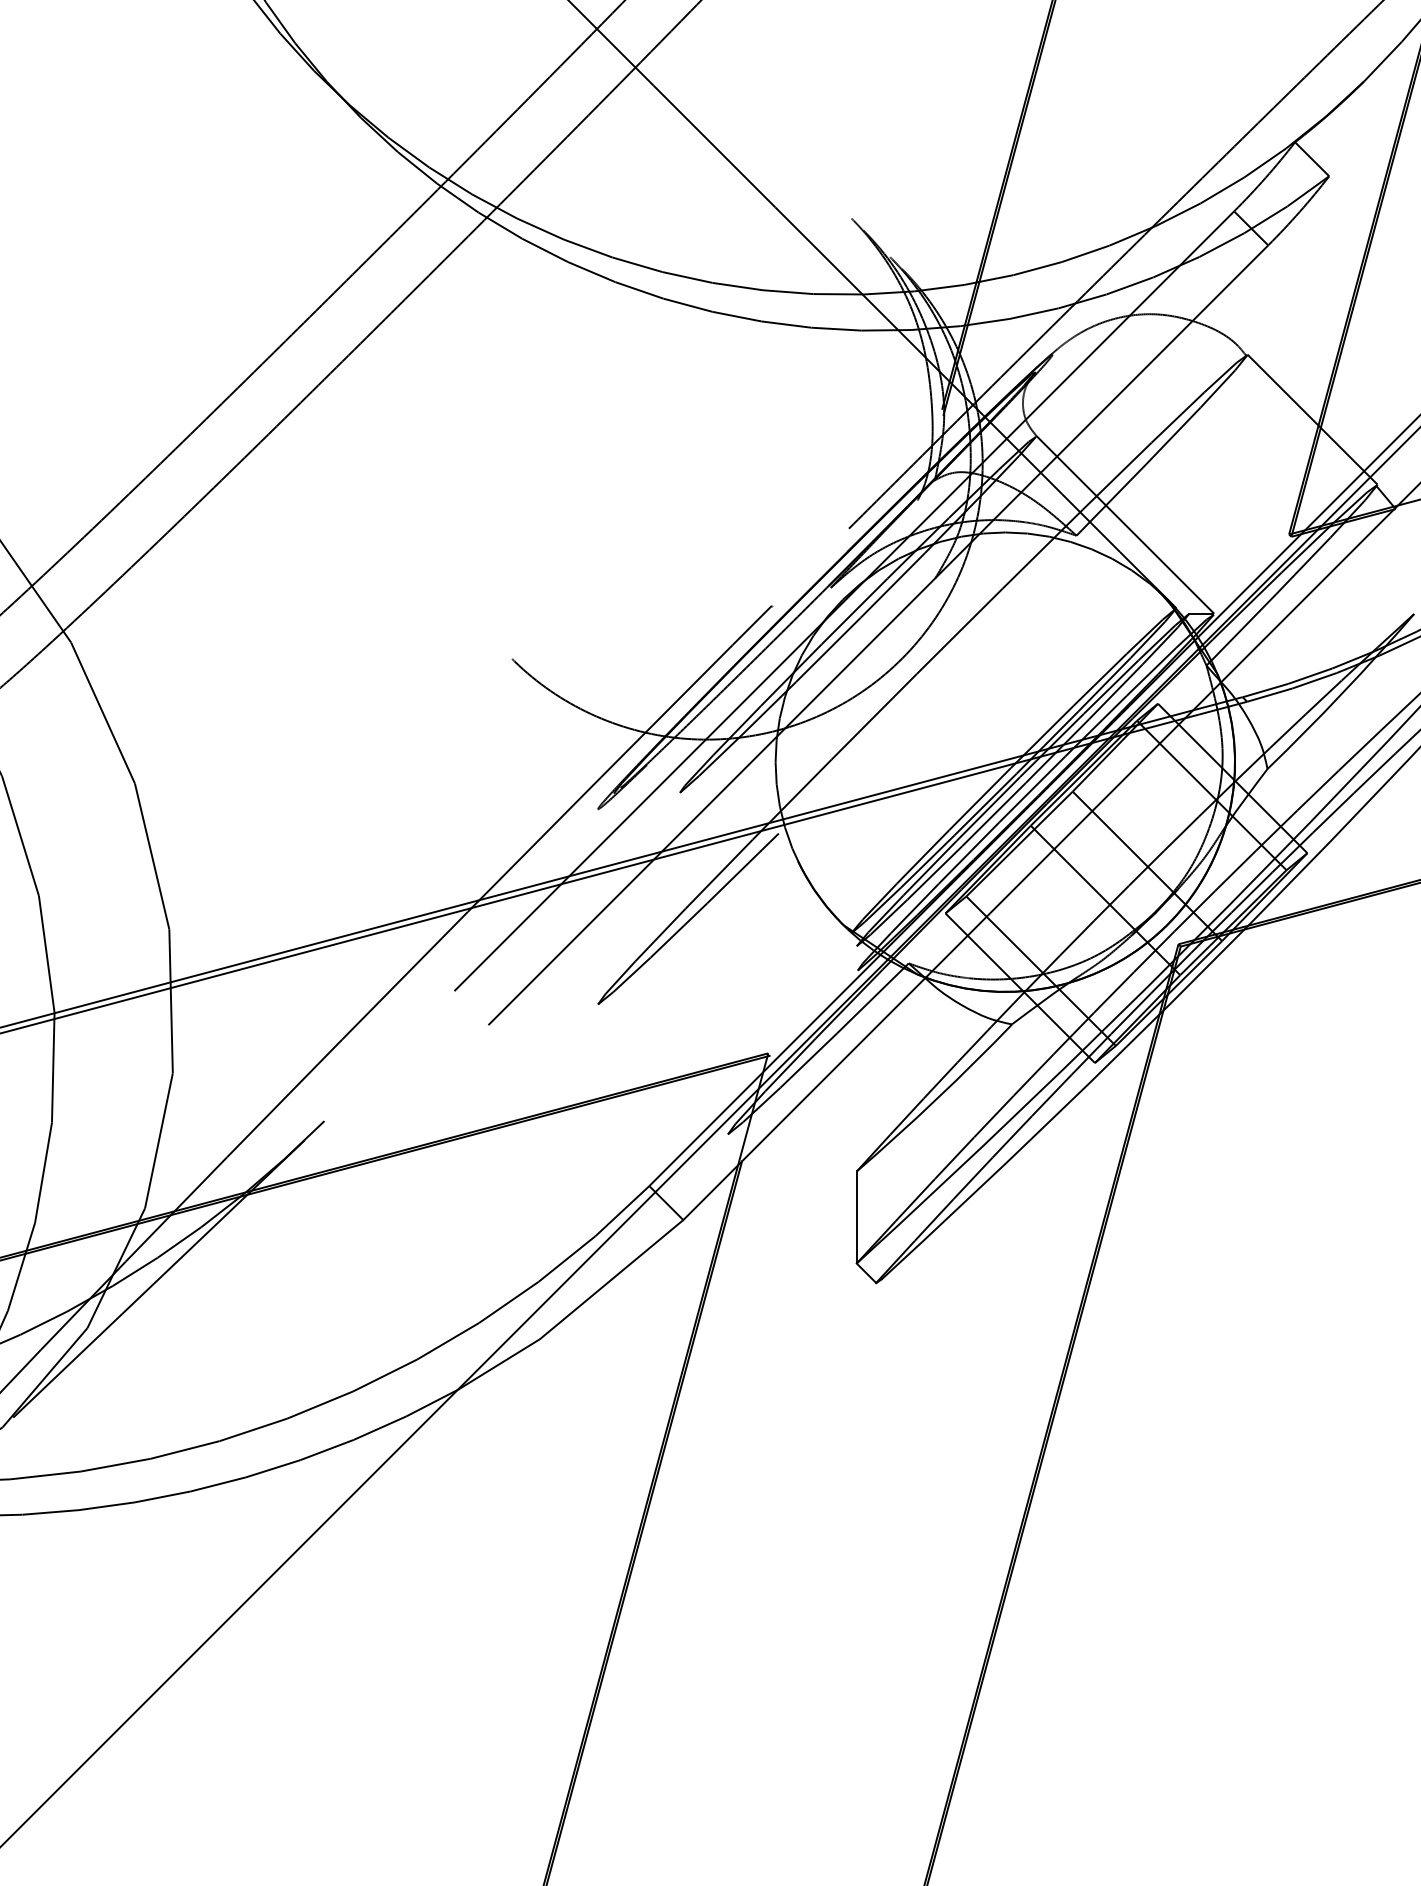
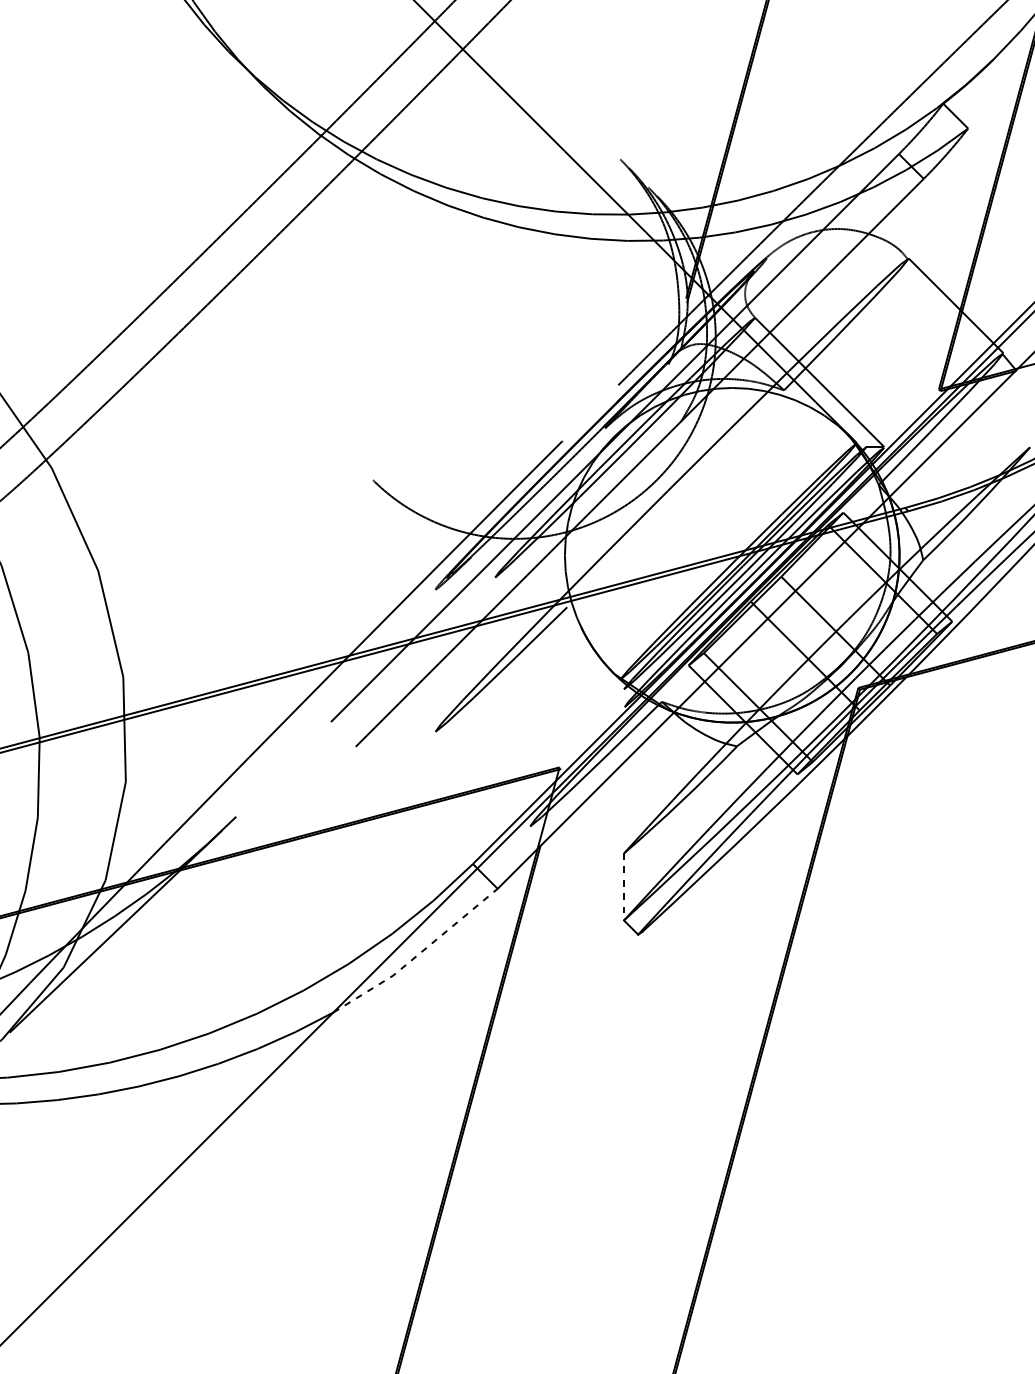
line: (856, 1217) -> (623, 886), solid -> dashed
line: (574, 1310) -> (418, 954), solid -> dashed

